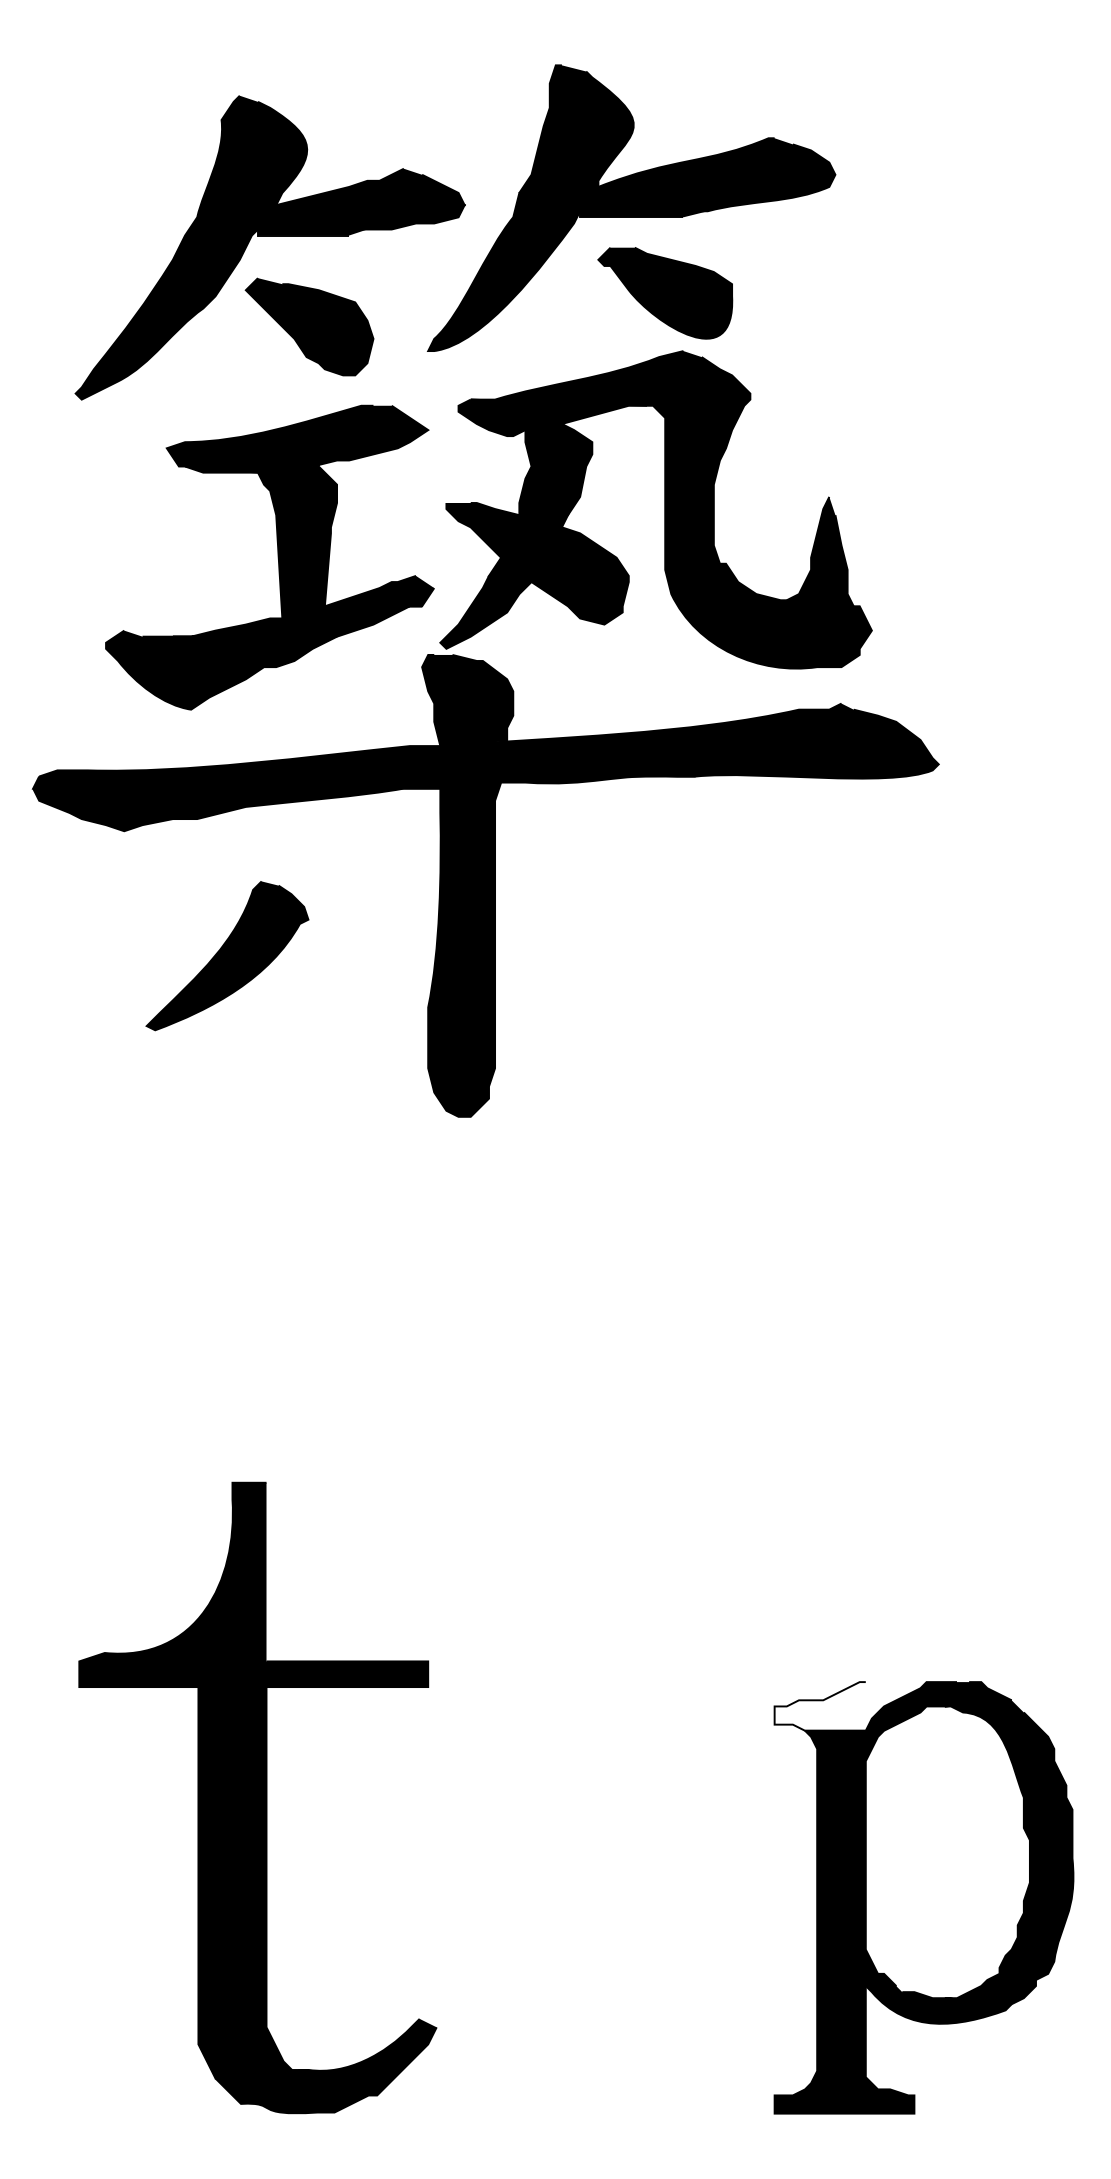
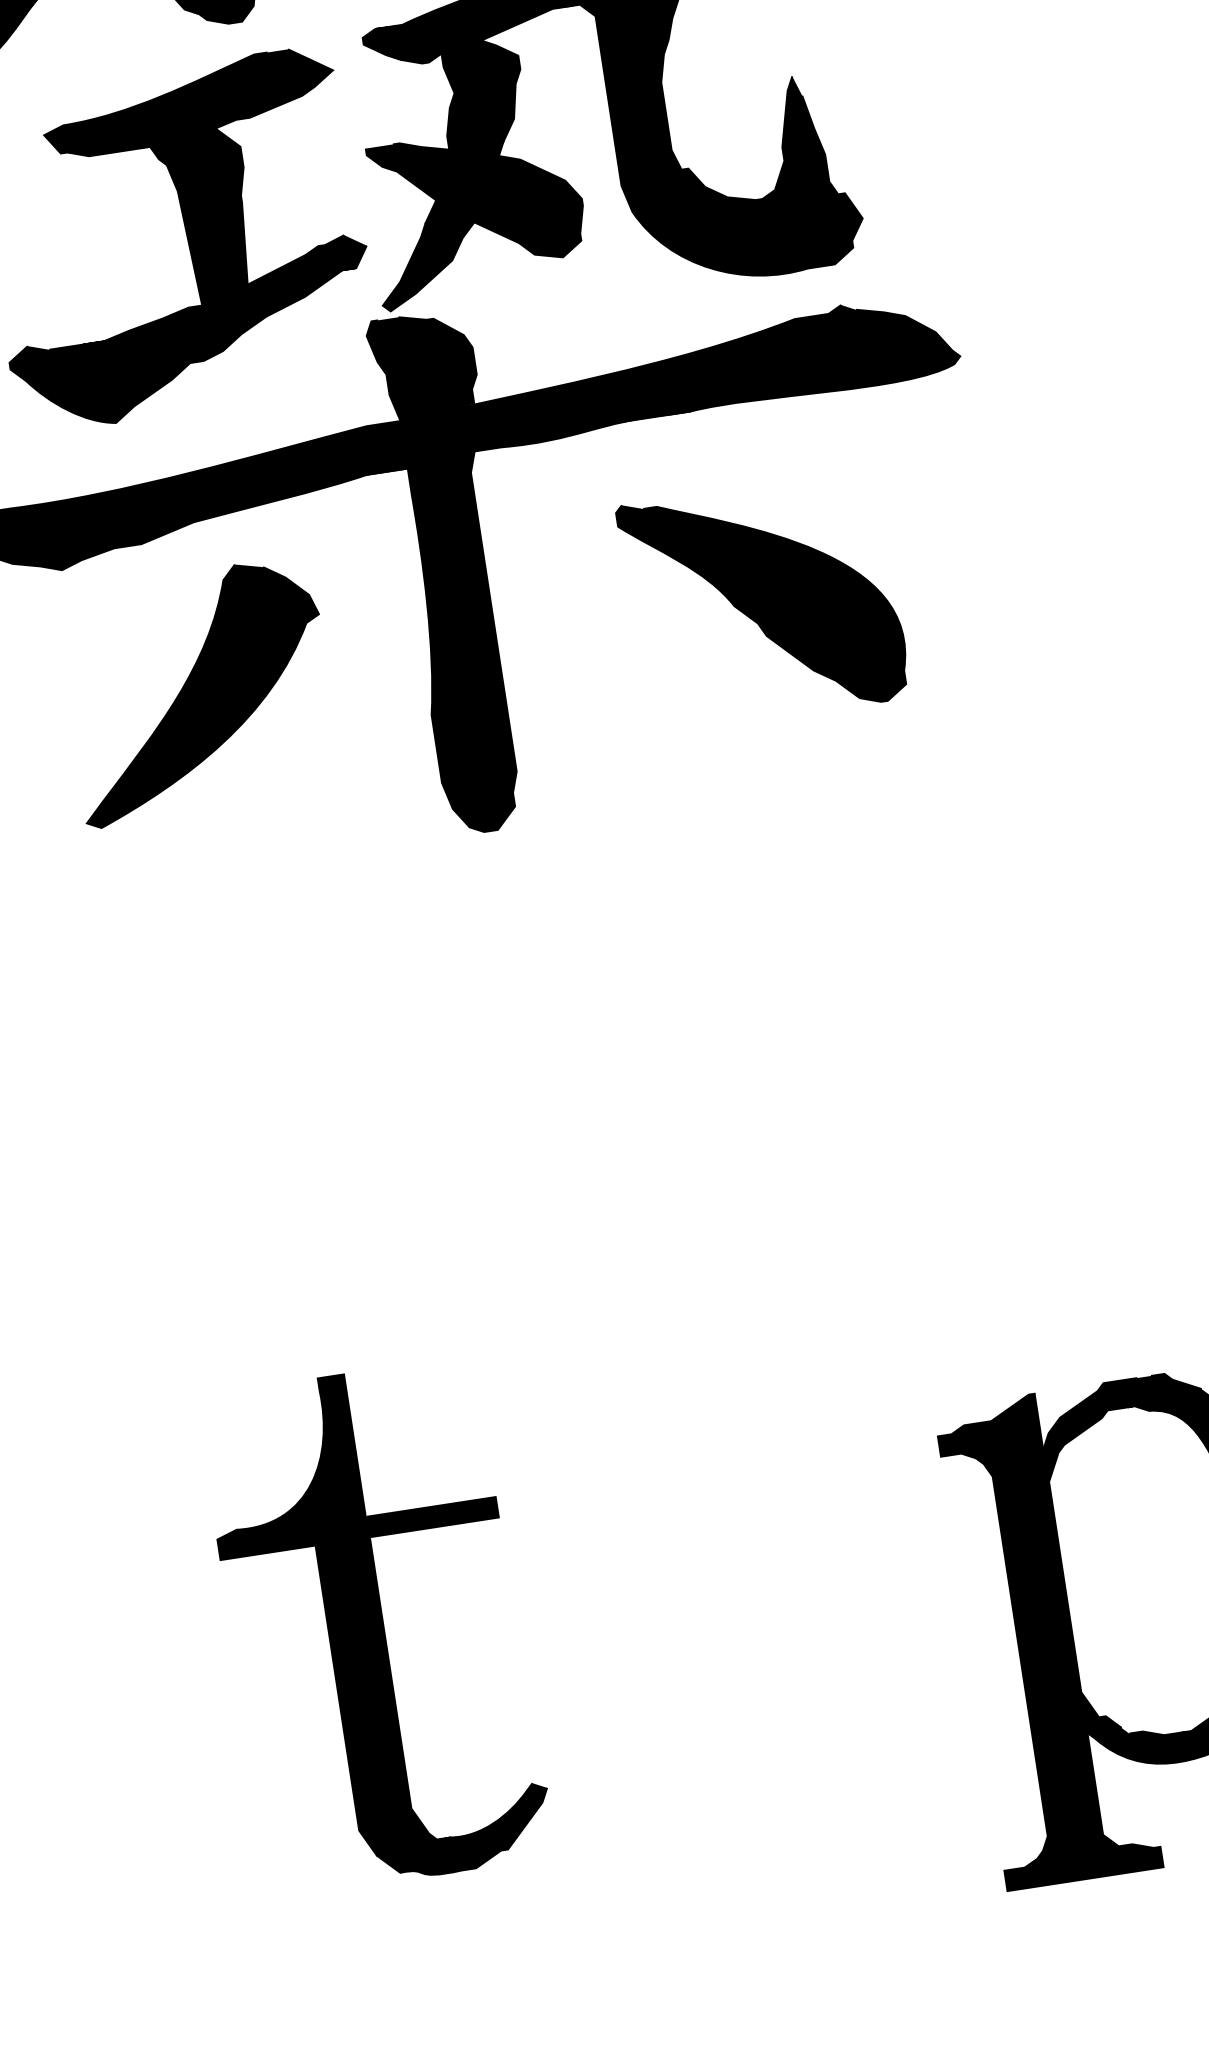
part: (733, 952) -> (763, 601), added
part: (227, 955) -> (198, 691), size x1.43
fill: (819, 1706) -> (988, 1428), added
part: (257, 1797) -> (375, 1626), size x0.71

